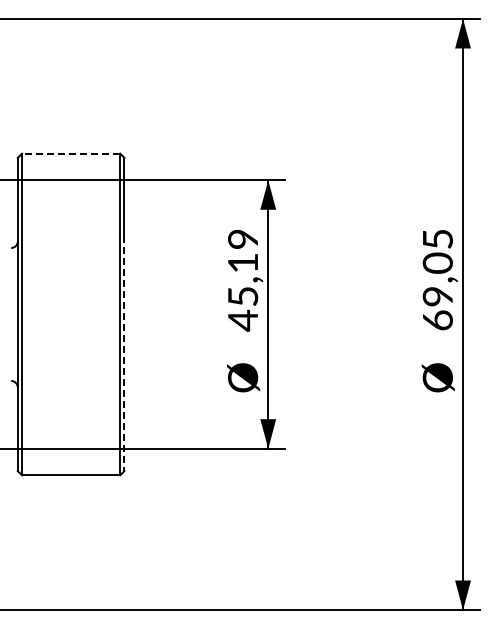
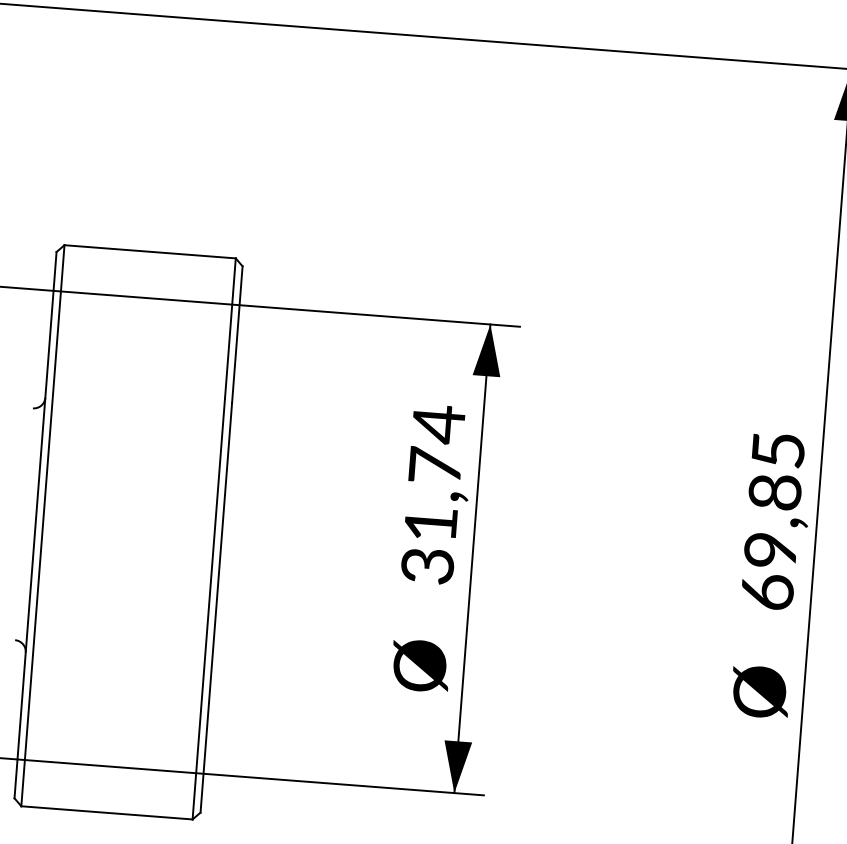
line: (70, 153) -> (149, 251), dashed -> solid
text: (437, 262) -> (774, 490), 69,05 -> 69,85
text: (243, 279) -> (433, 494), 45,19 -> 31,74
line: (124, 354) -> (216, 609), dashed -> solid

